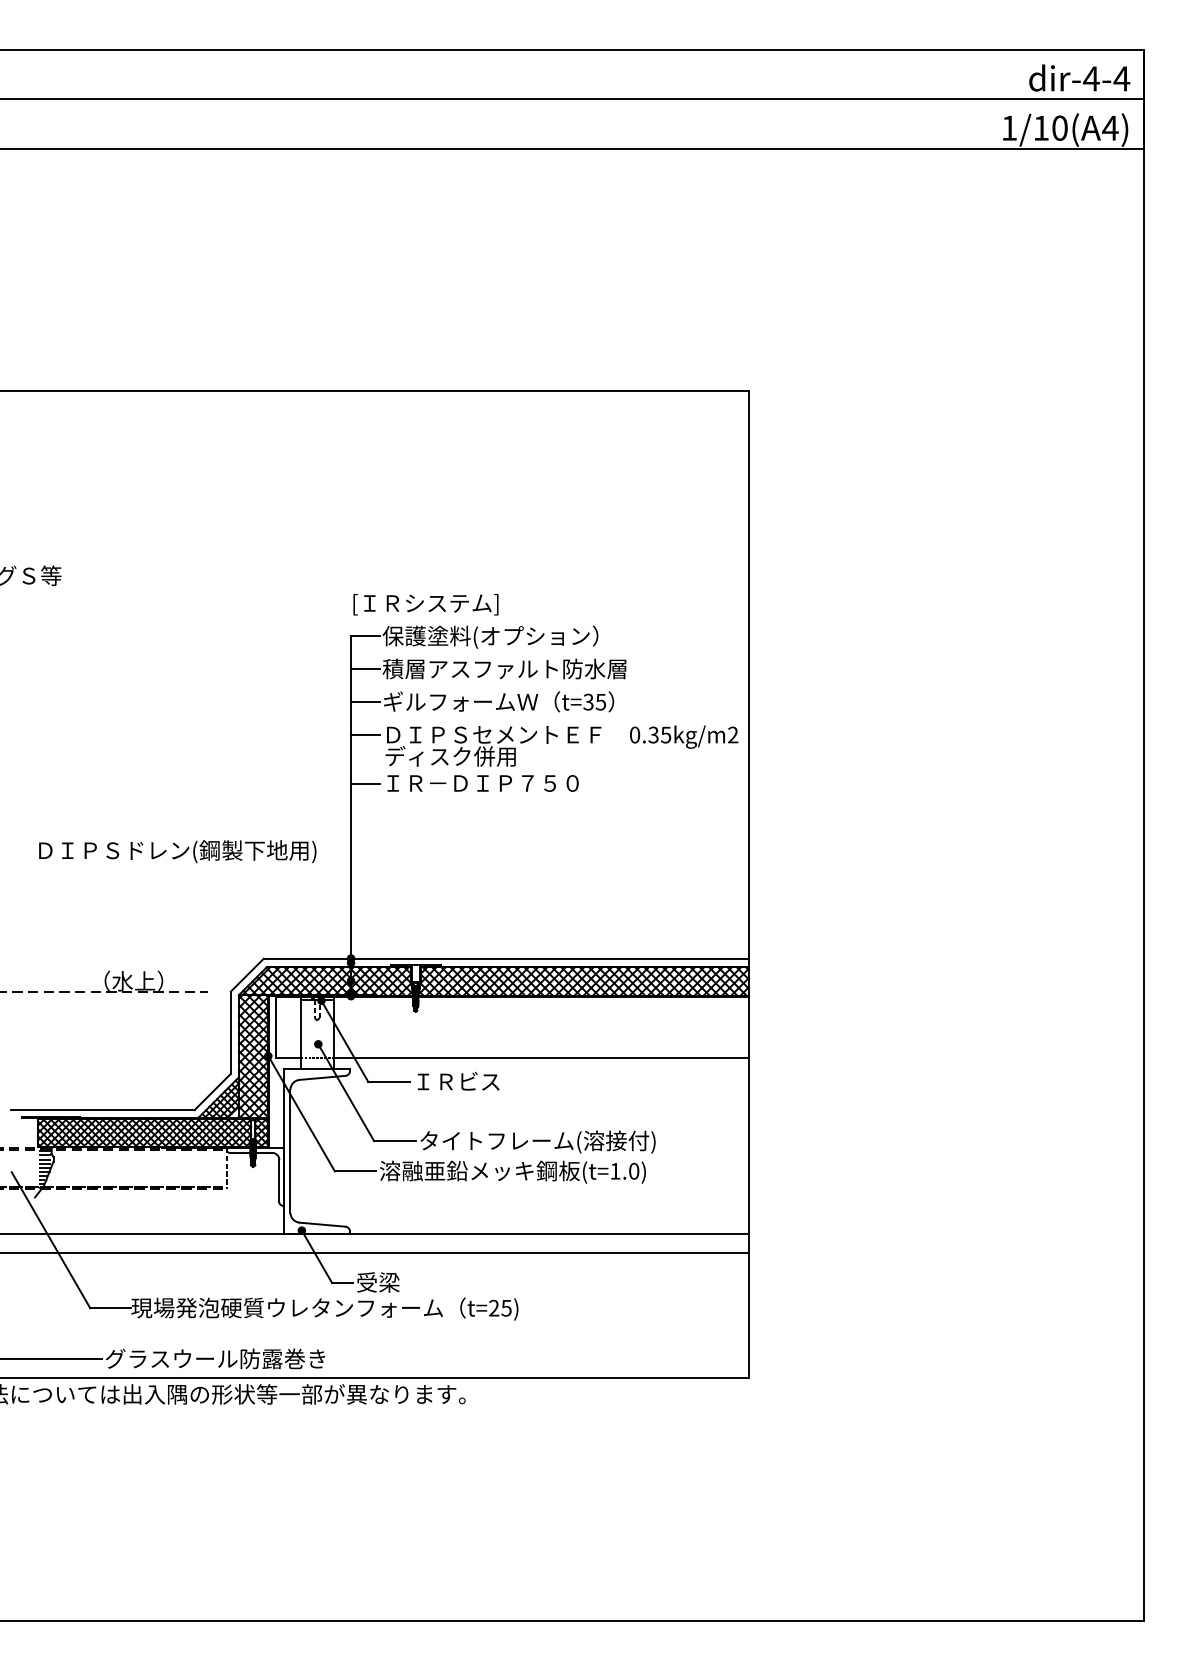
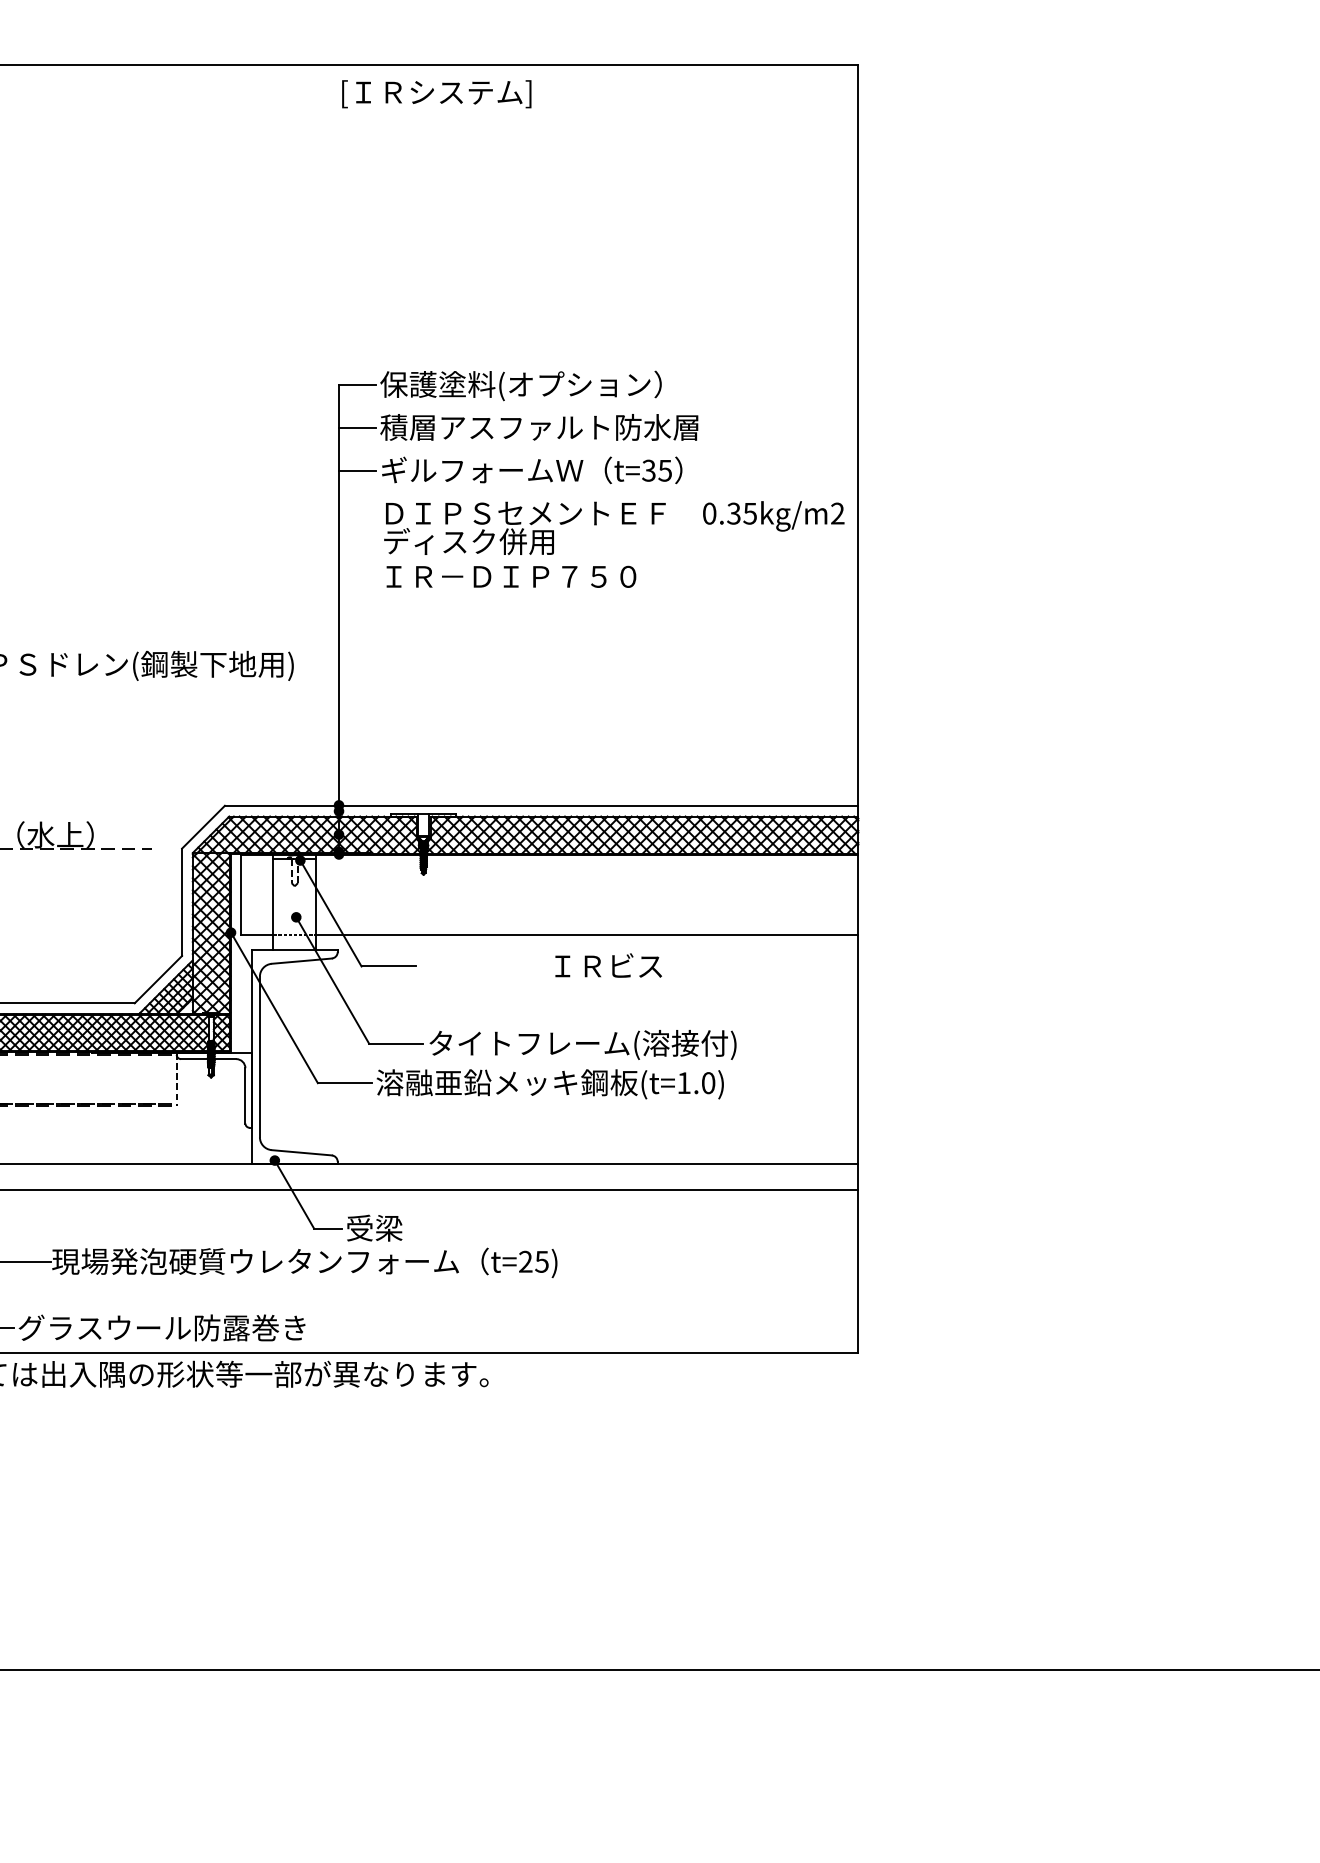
text: (425, 604) -> (436, 93), moved
line: (365, 735) -> (357, 514), removed
line: (365, 783) -> (357, 576), removed
text: (458, 1080) -> (608, 964), moved

